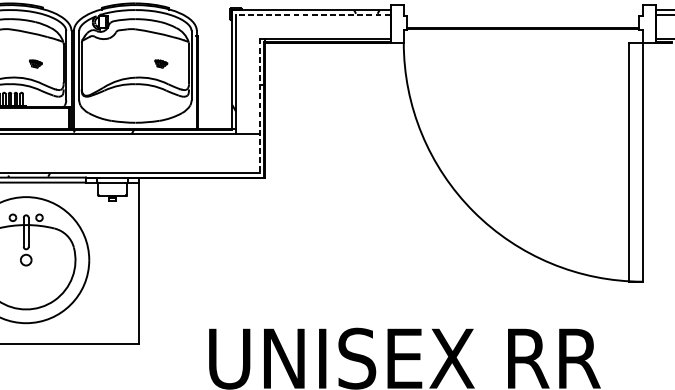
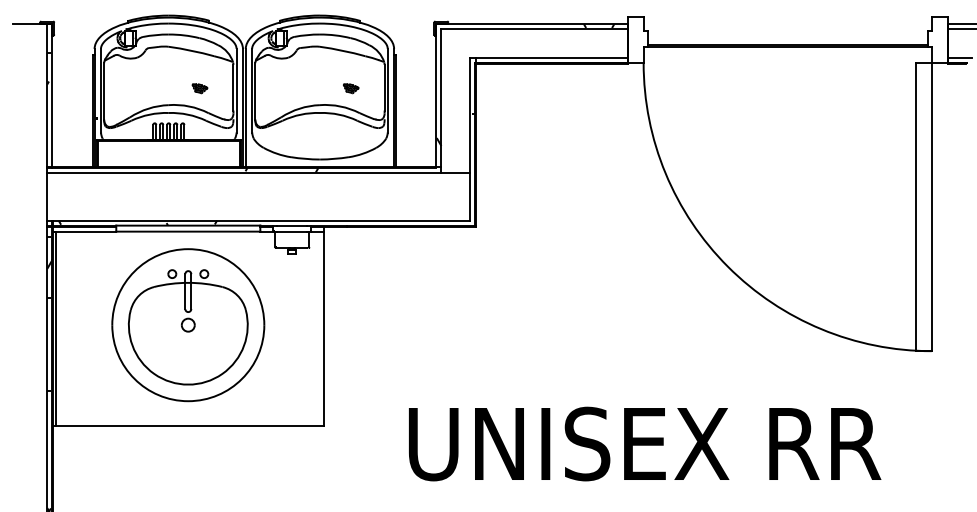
line: (313, 14) -> (534, 29), dashed -> solid
line: (260, 106) -> (470, 139), dashed -> solid

